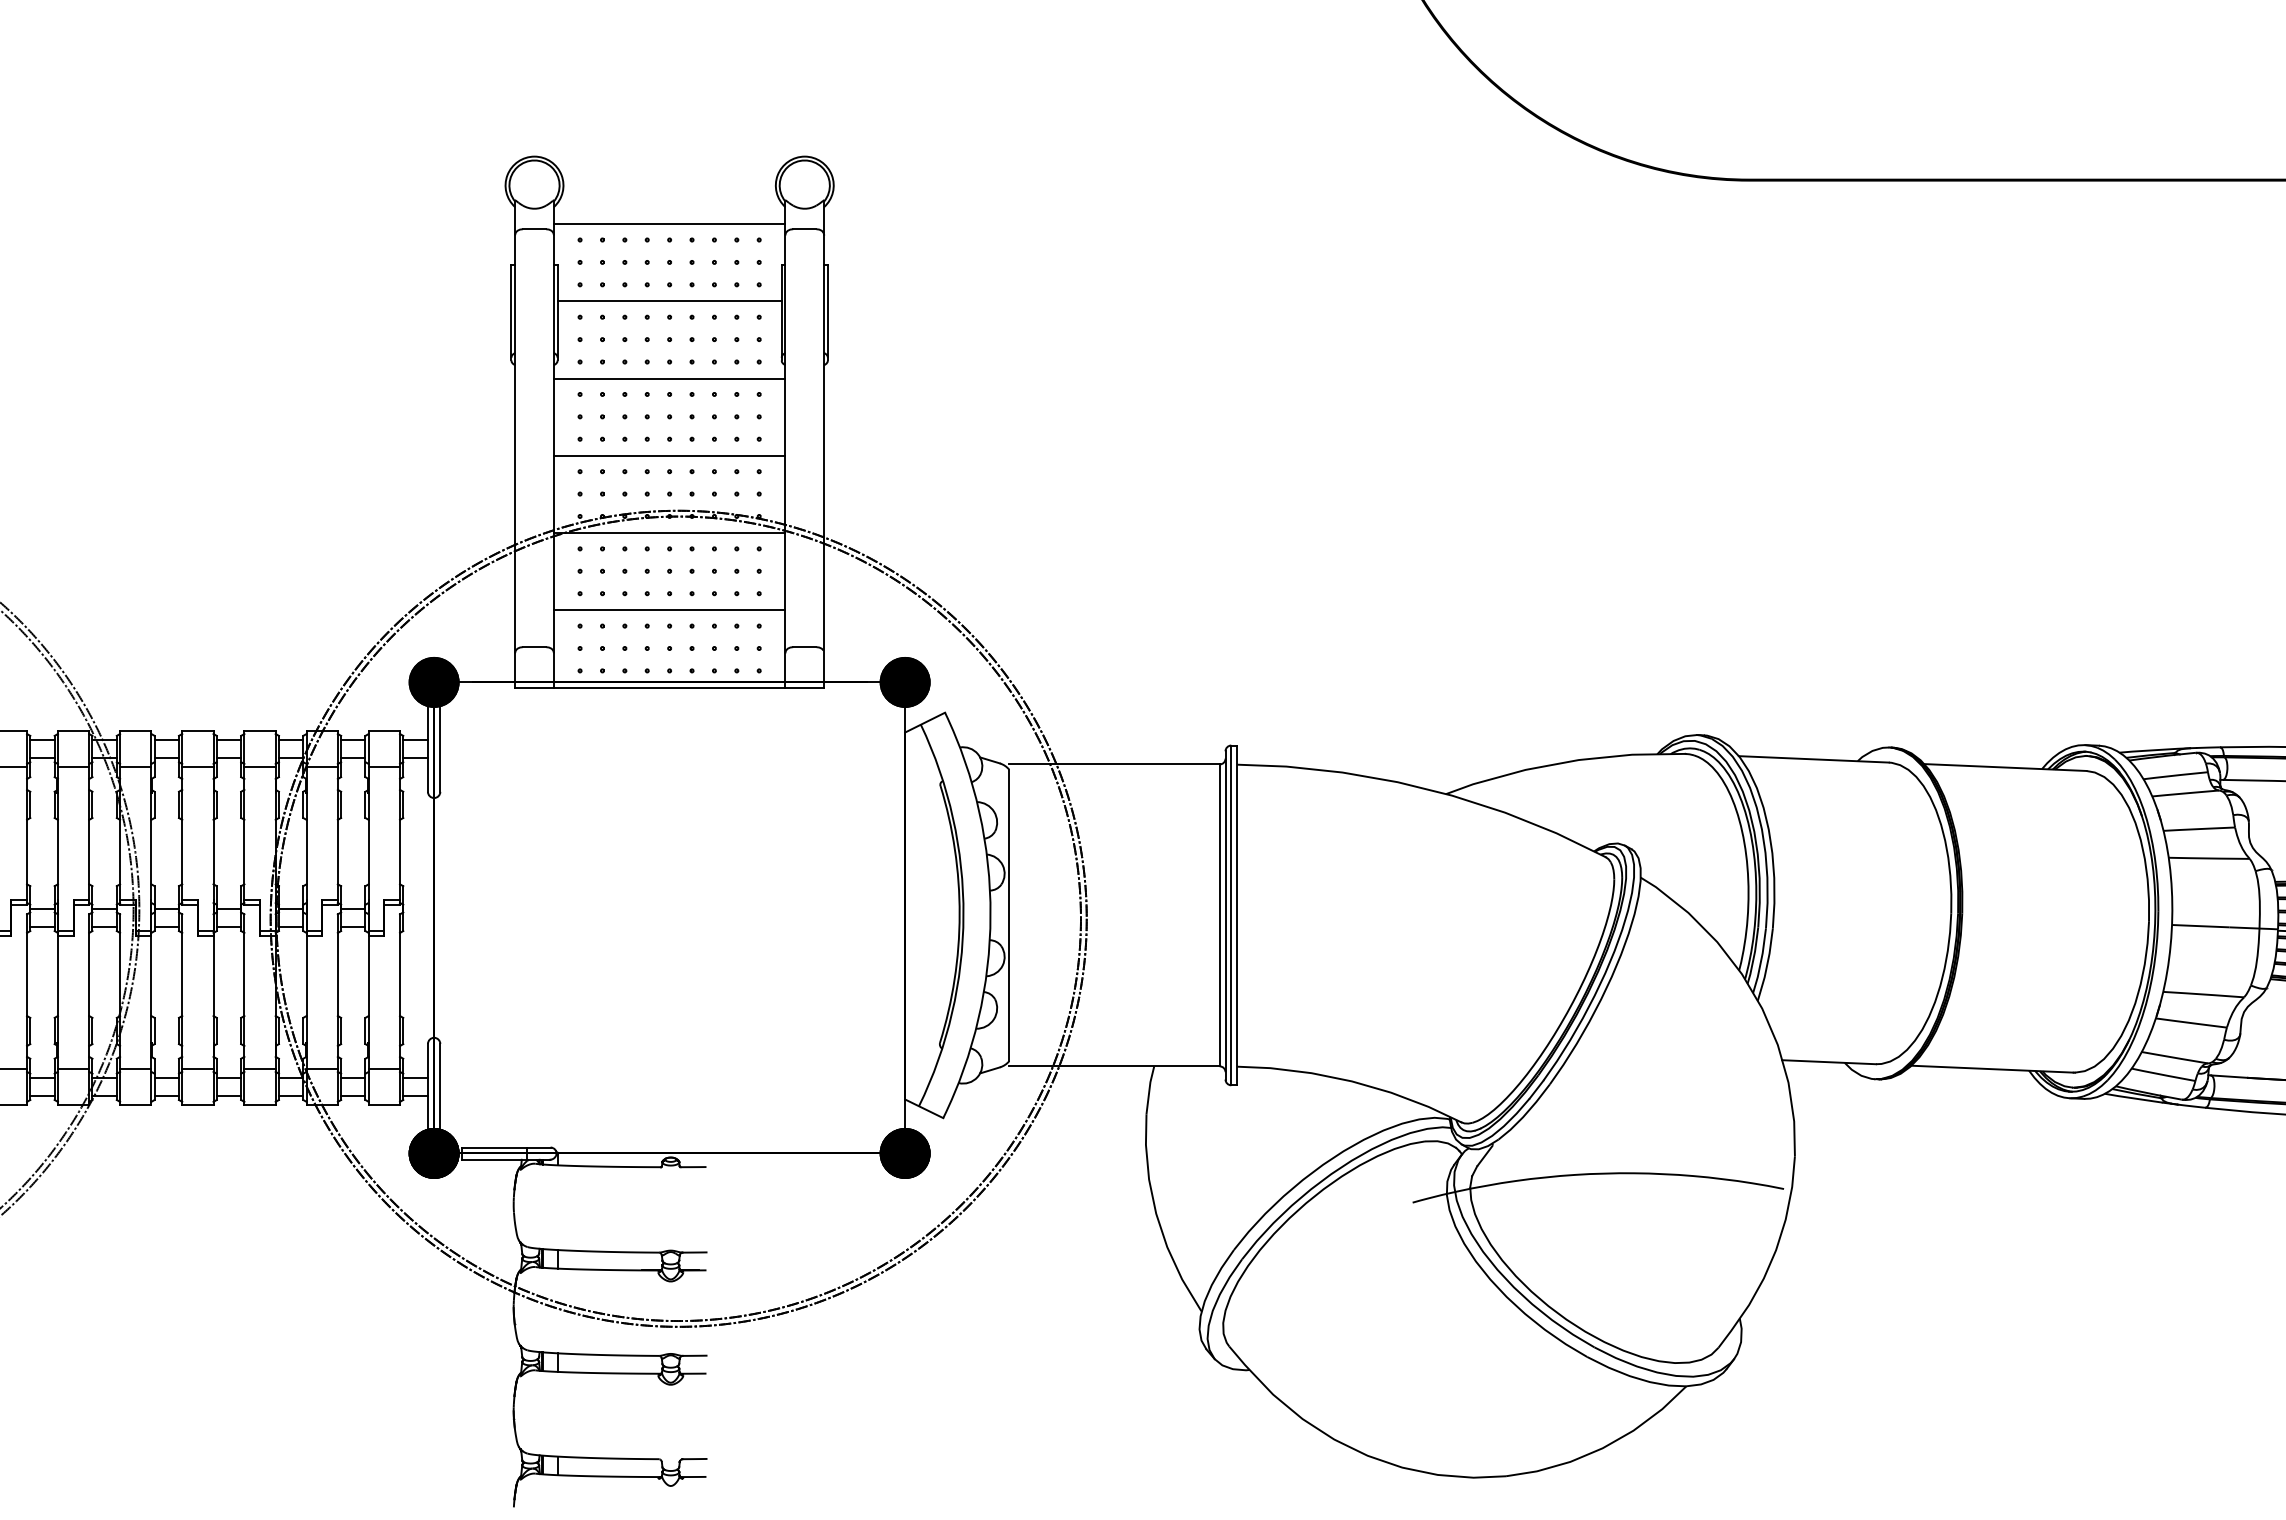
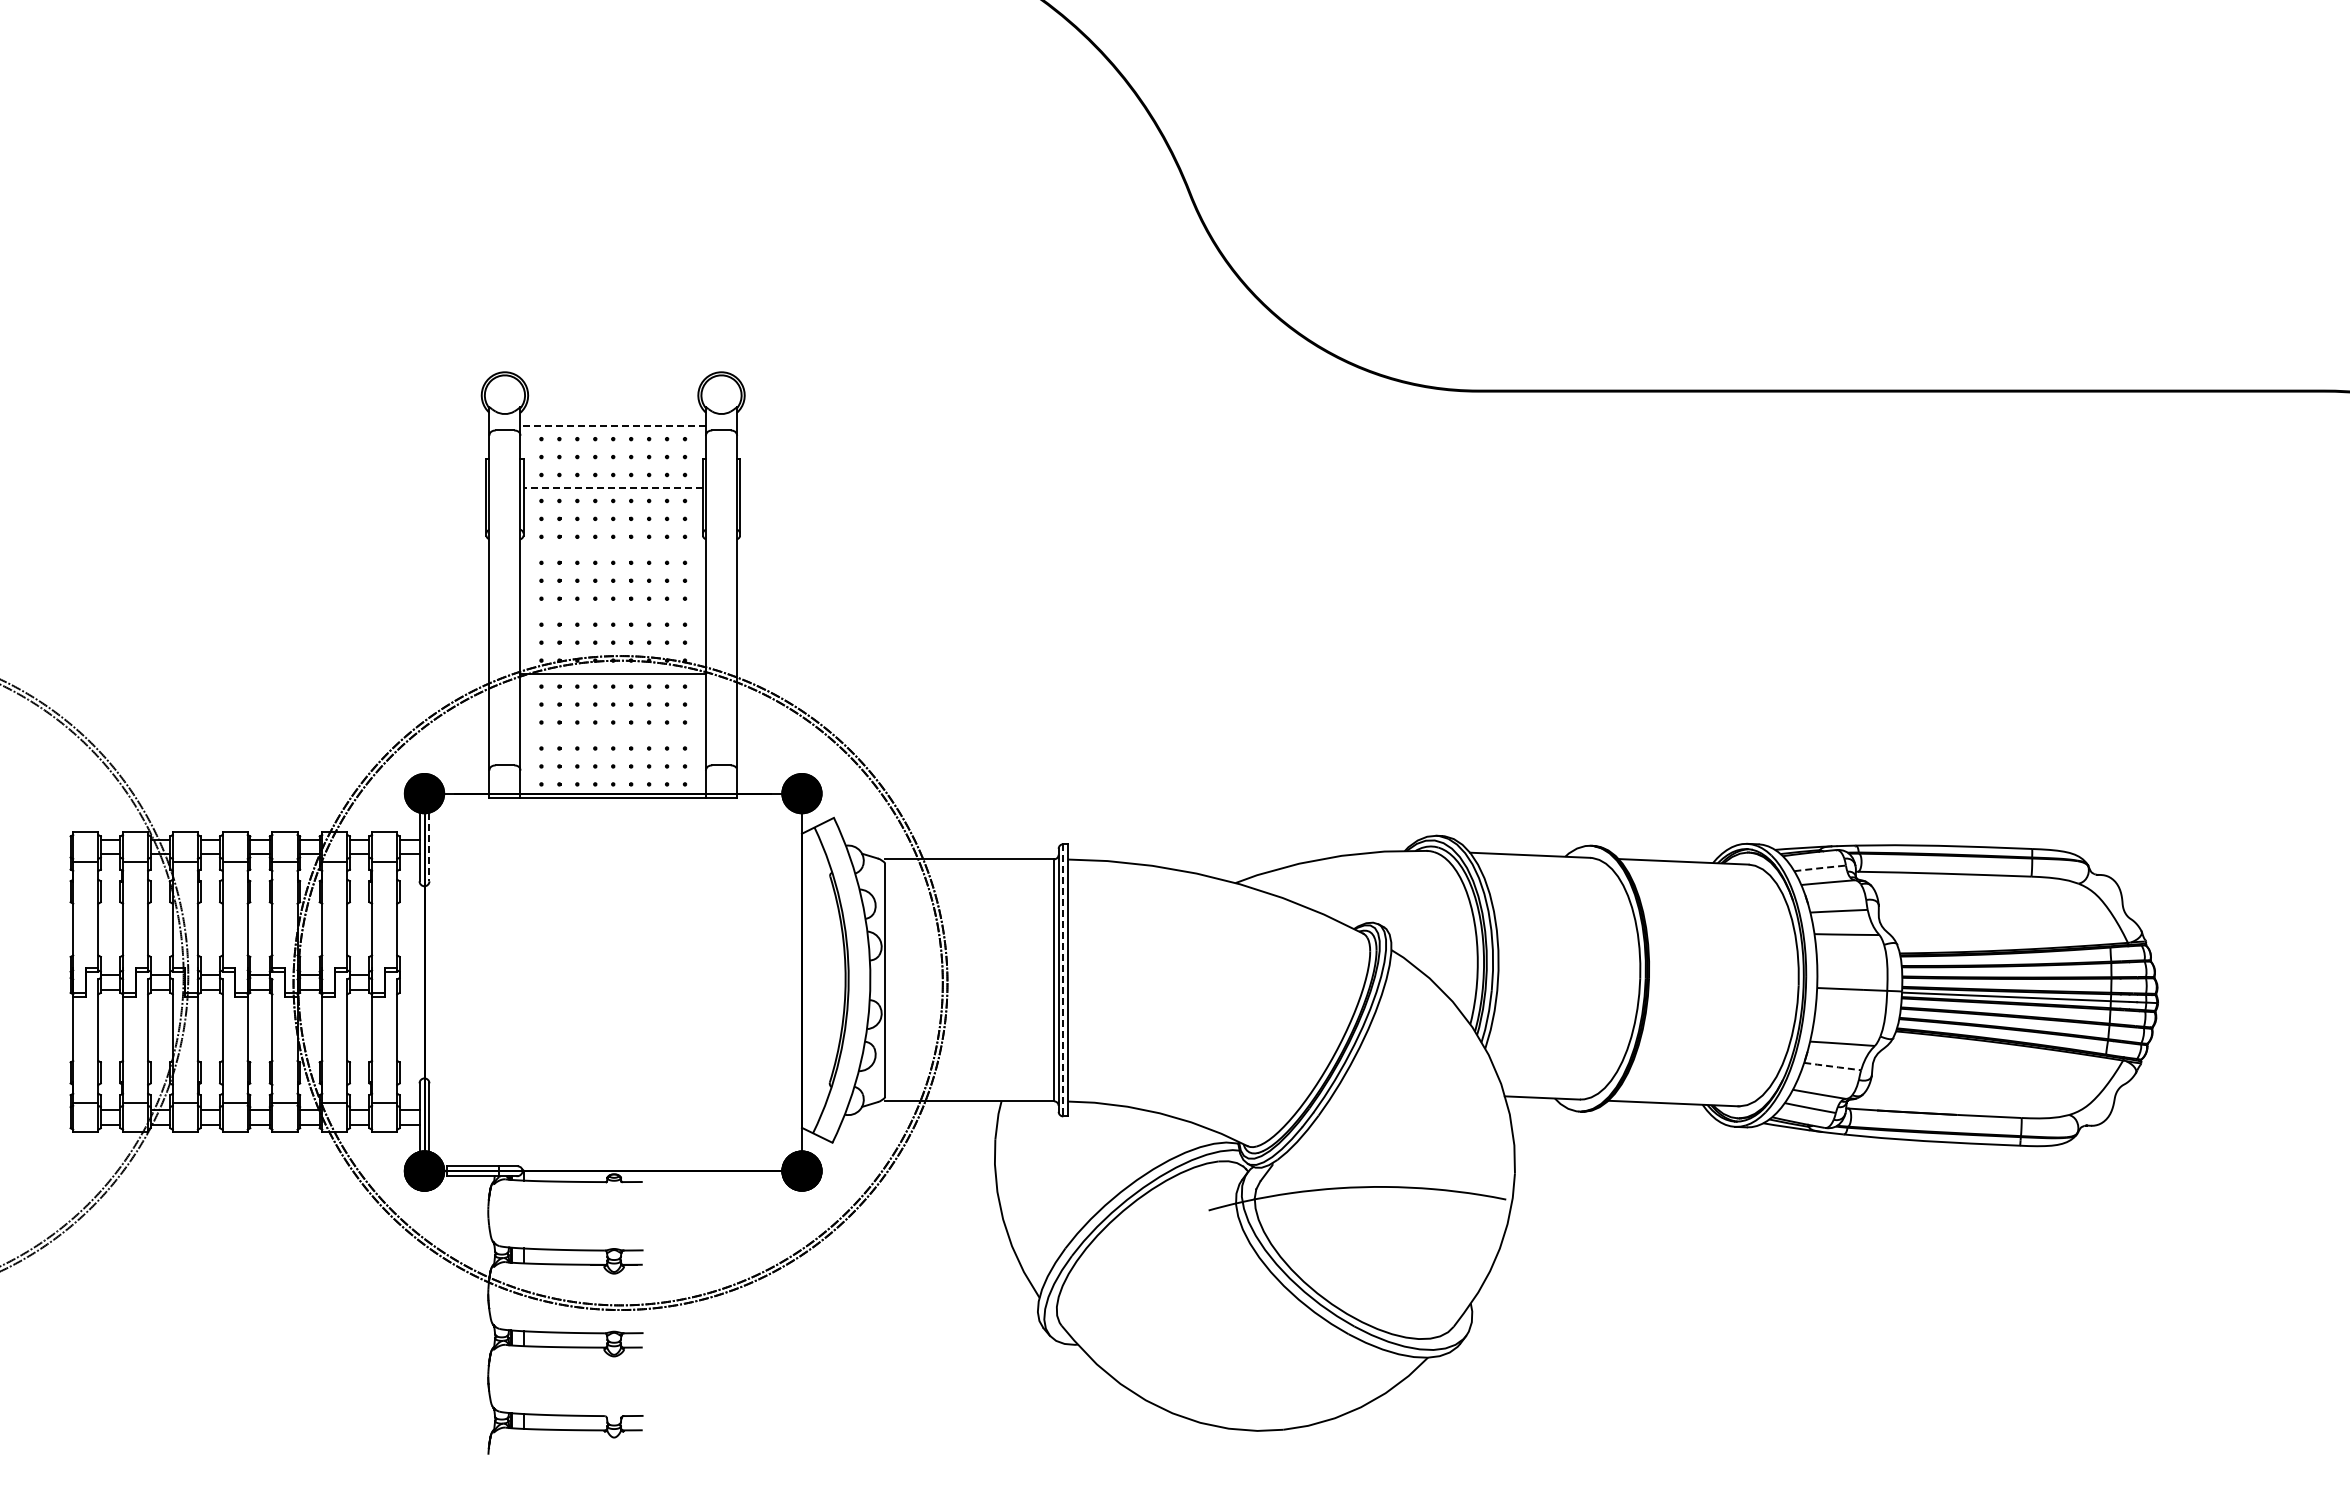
line: (669, 224) -> (613, 426), solid -> dashed
line: (669, 301) -> (613, 488), solid -> dashed
line: (669, 379) -> (613, 550), removed
line: (669, 456) -> (613, 612), removed
line: (669, 609) -> (613, 735), removed
line: (440, 749) -> (429, 847), solid -> dashed
line: (2176, 775) -> (1820, 868), solid -> dashed
line: (1231, 915) -> (1063, 980), solid -> dashed
line: (2191, 1022) -> (1832, 1066), solid -> dashed

